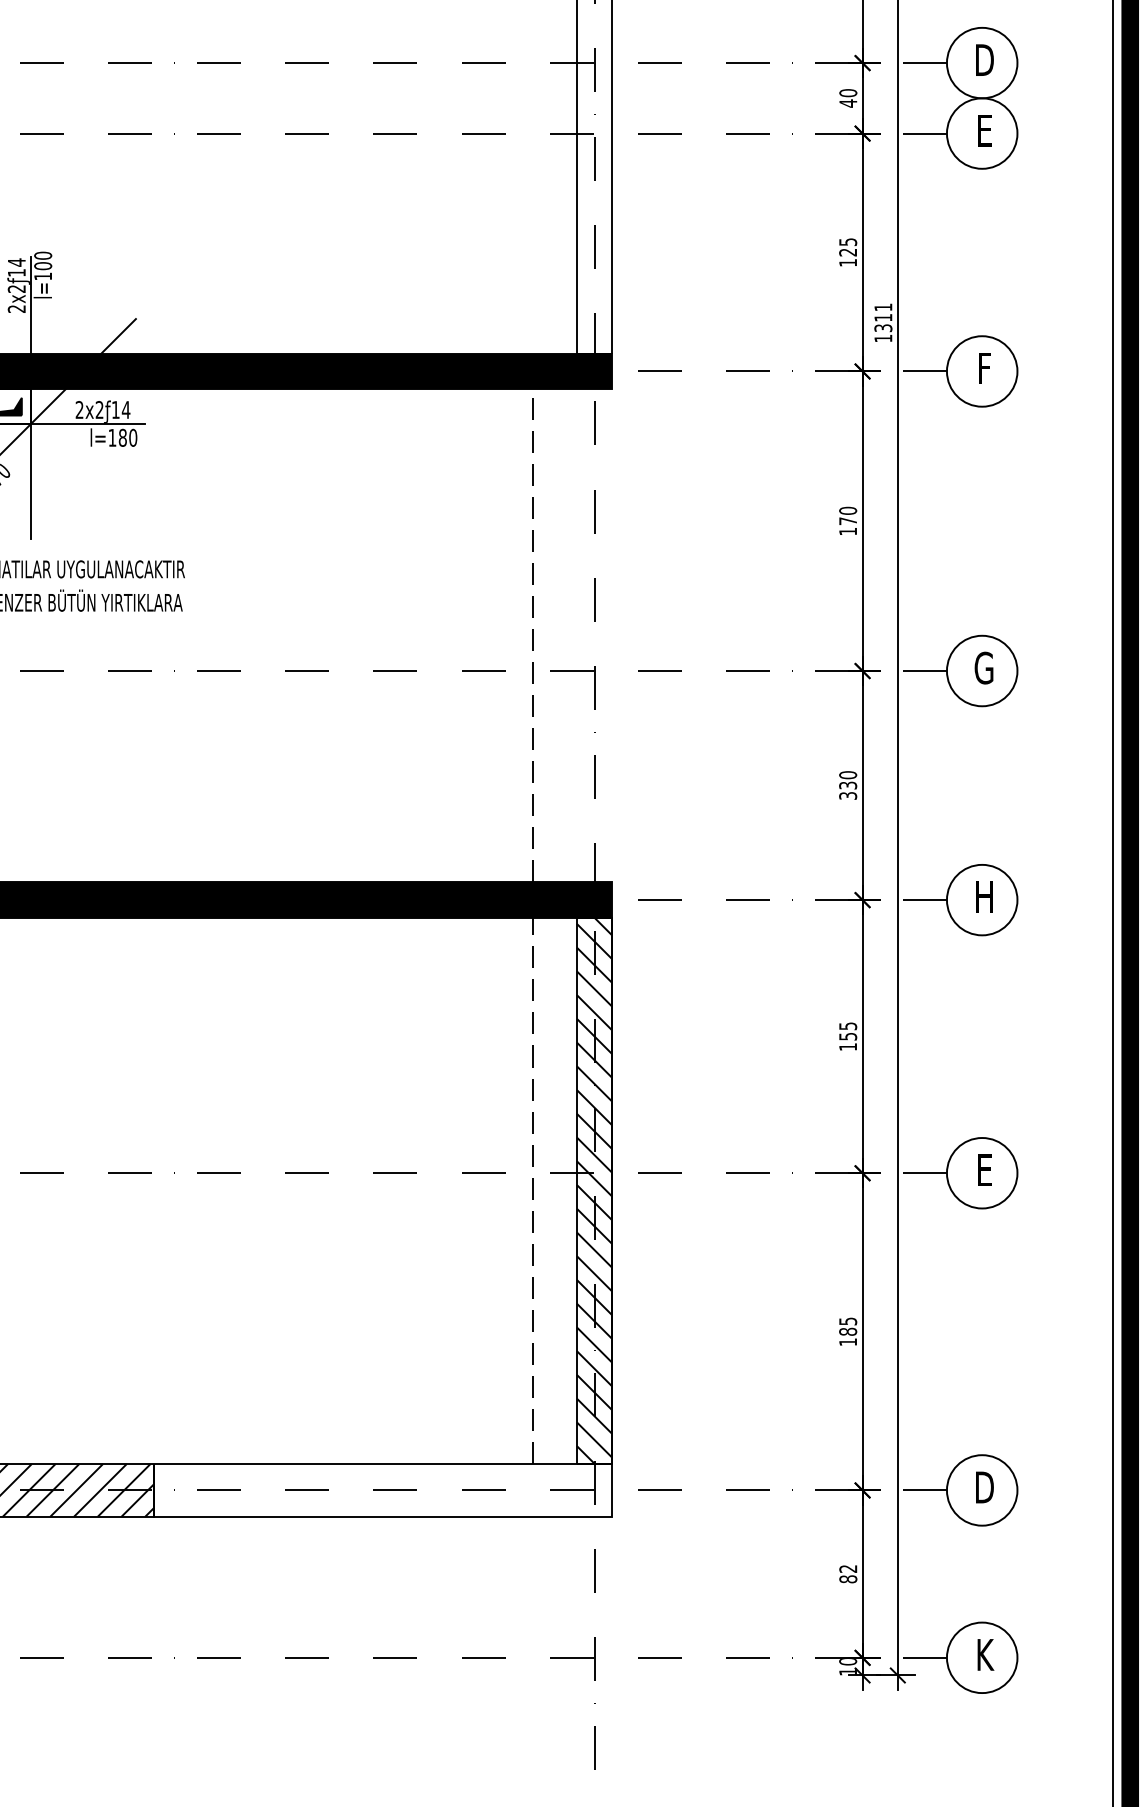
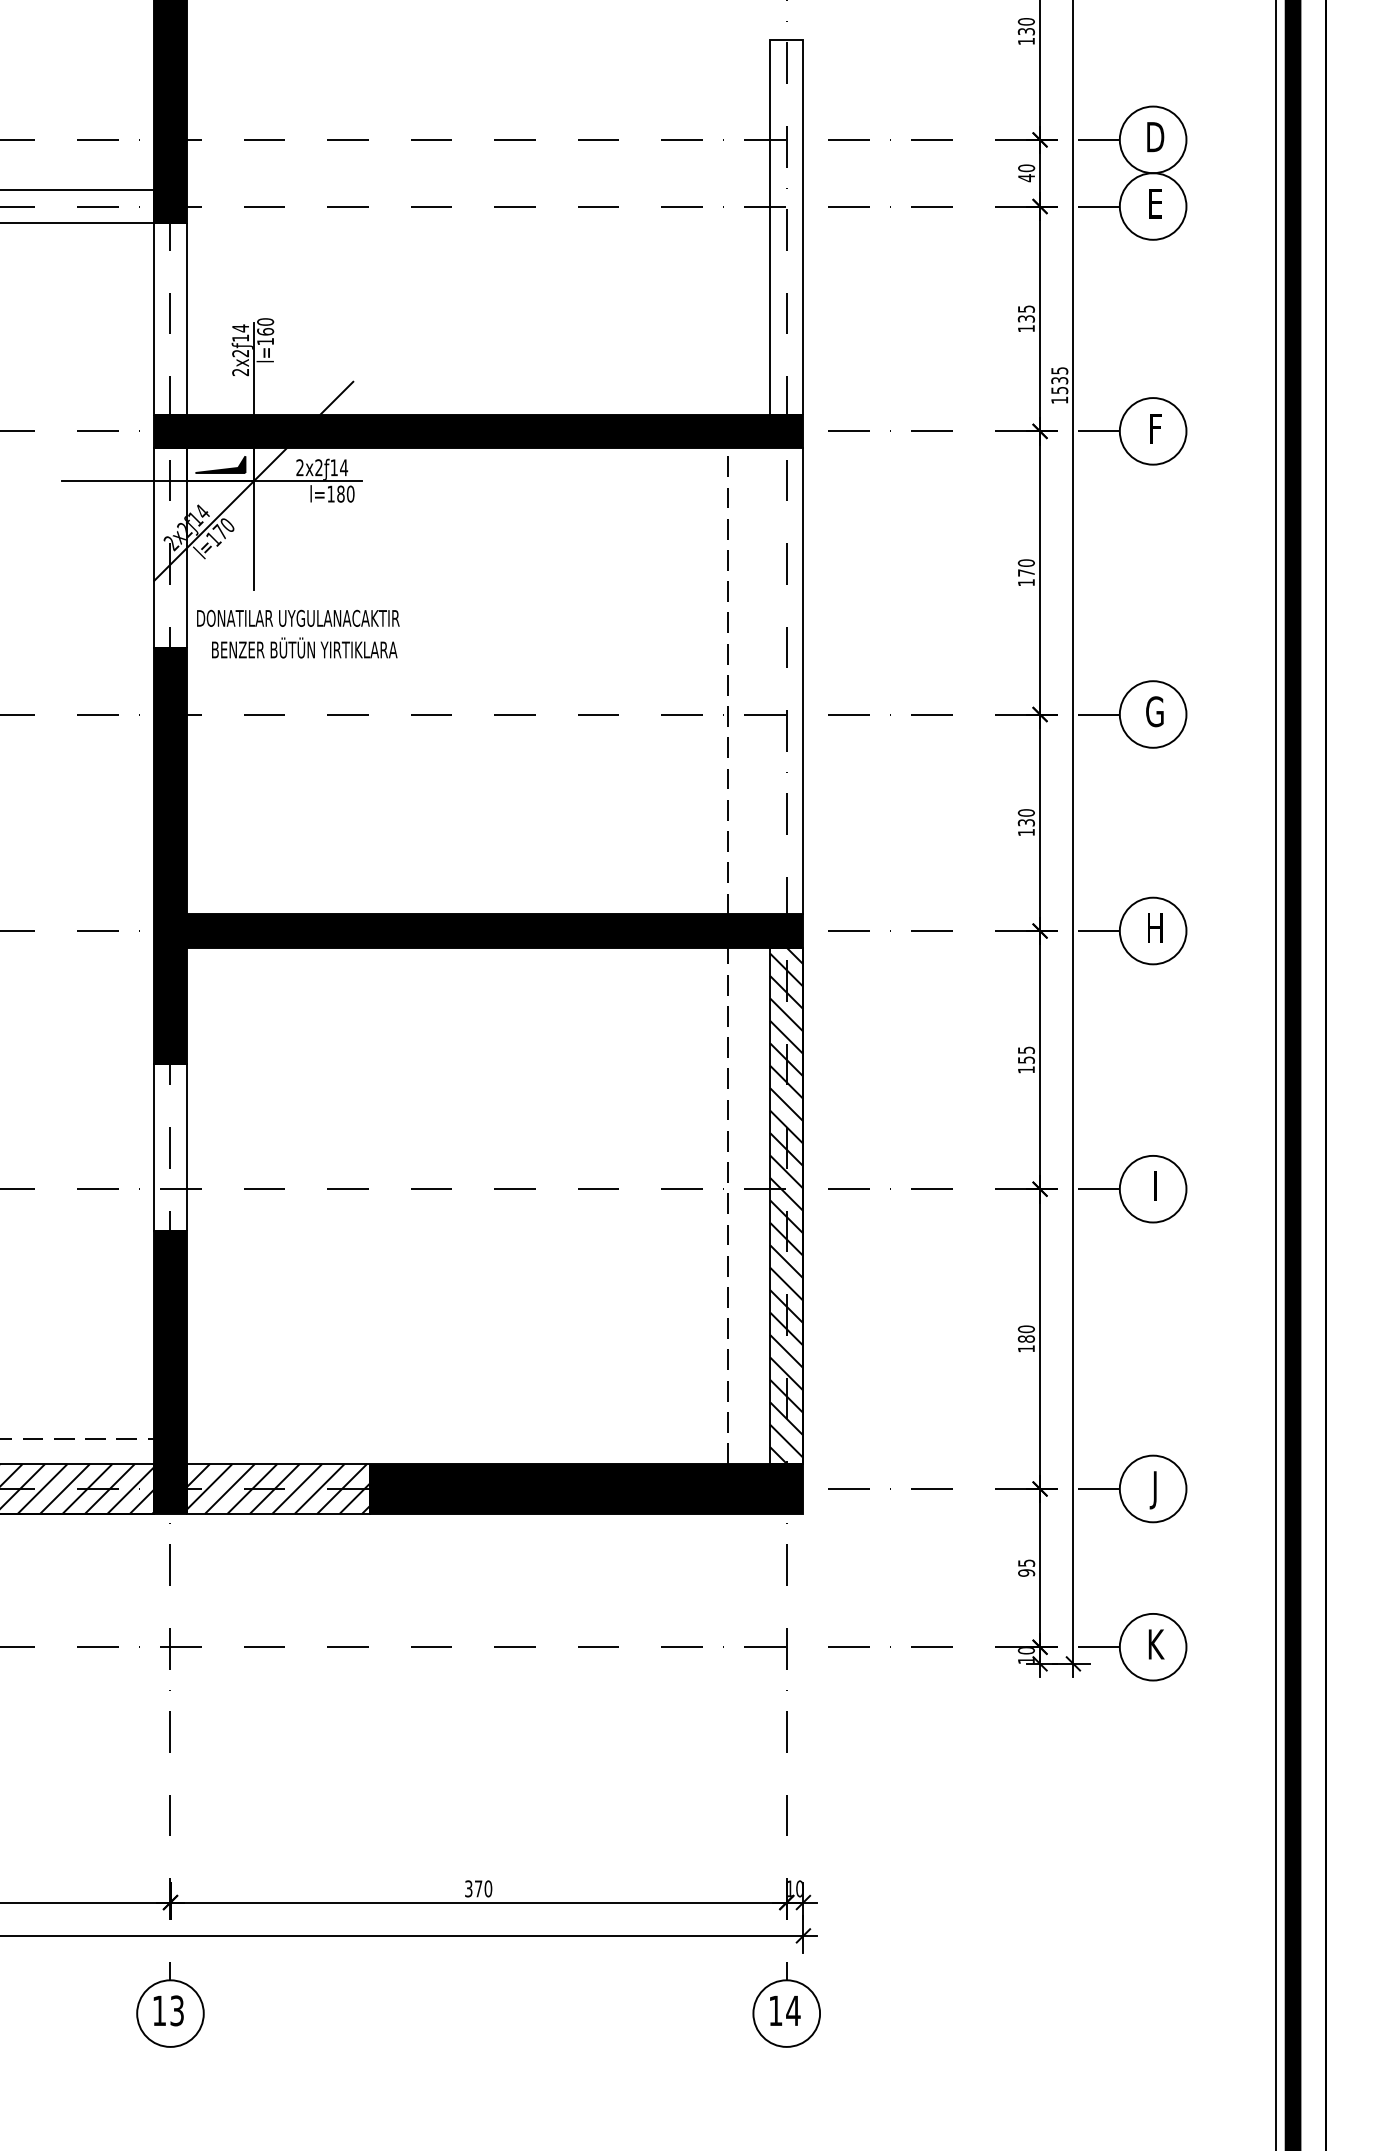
text: (848, 252) -> (1026, 318), 125 -> 135
text: (43, 265) -> (265, 331), l=100 -> l=160
text: (883, 317) -> (1059, 380), 1311 -> 1535
line: (612, 636) -> (803, 681), added
text: (847, 795) -> (1025, 832), 330 -> 130
text: (984, 1169) -> (1155, 1185), E -> I
text: (847, 1321) -> (1025, 1329), 185 -> 180
fill: (382, 1489) -> (586, 1488), added
text: (984, 1492) -> (1155, 1490), D -> J
text: (848, 1573) -> (1026, 1567), 82 -> 95

